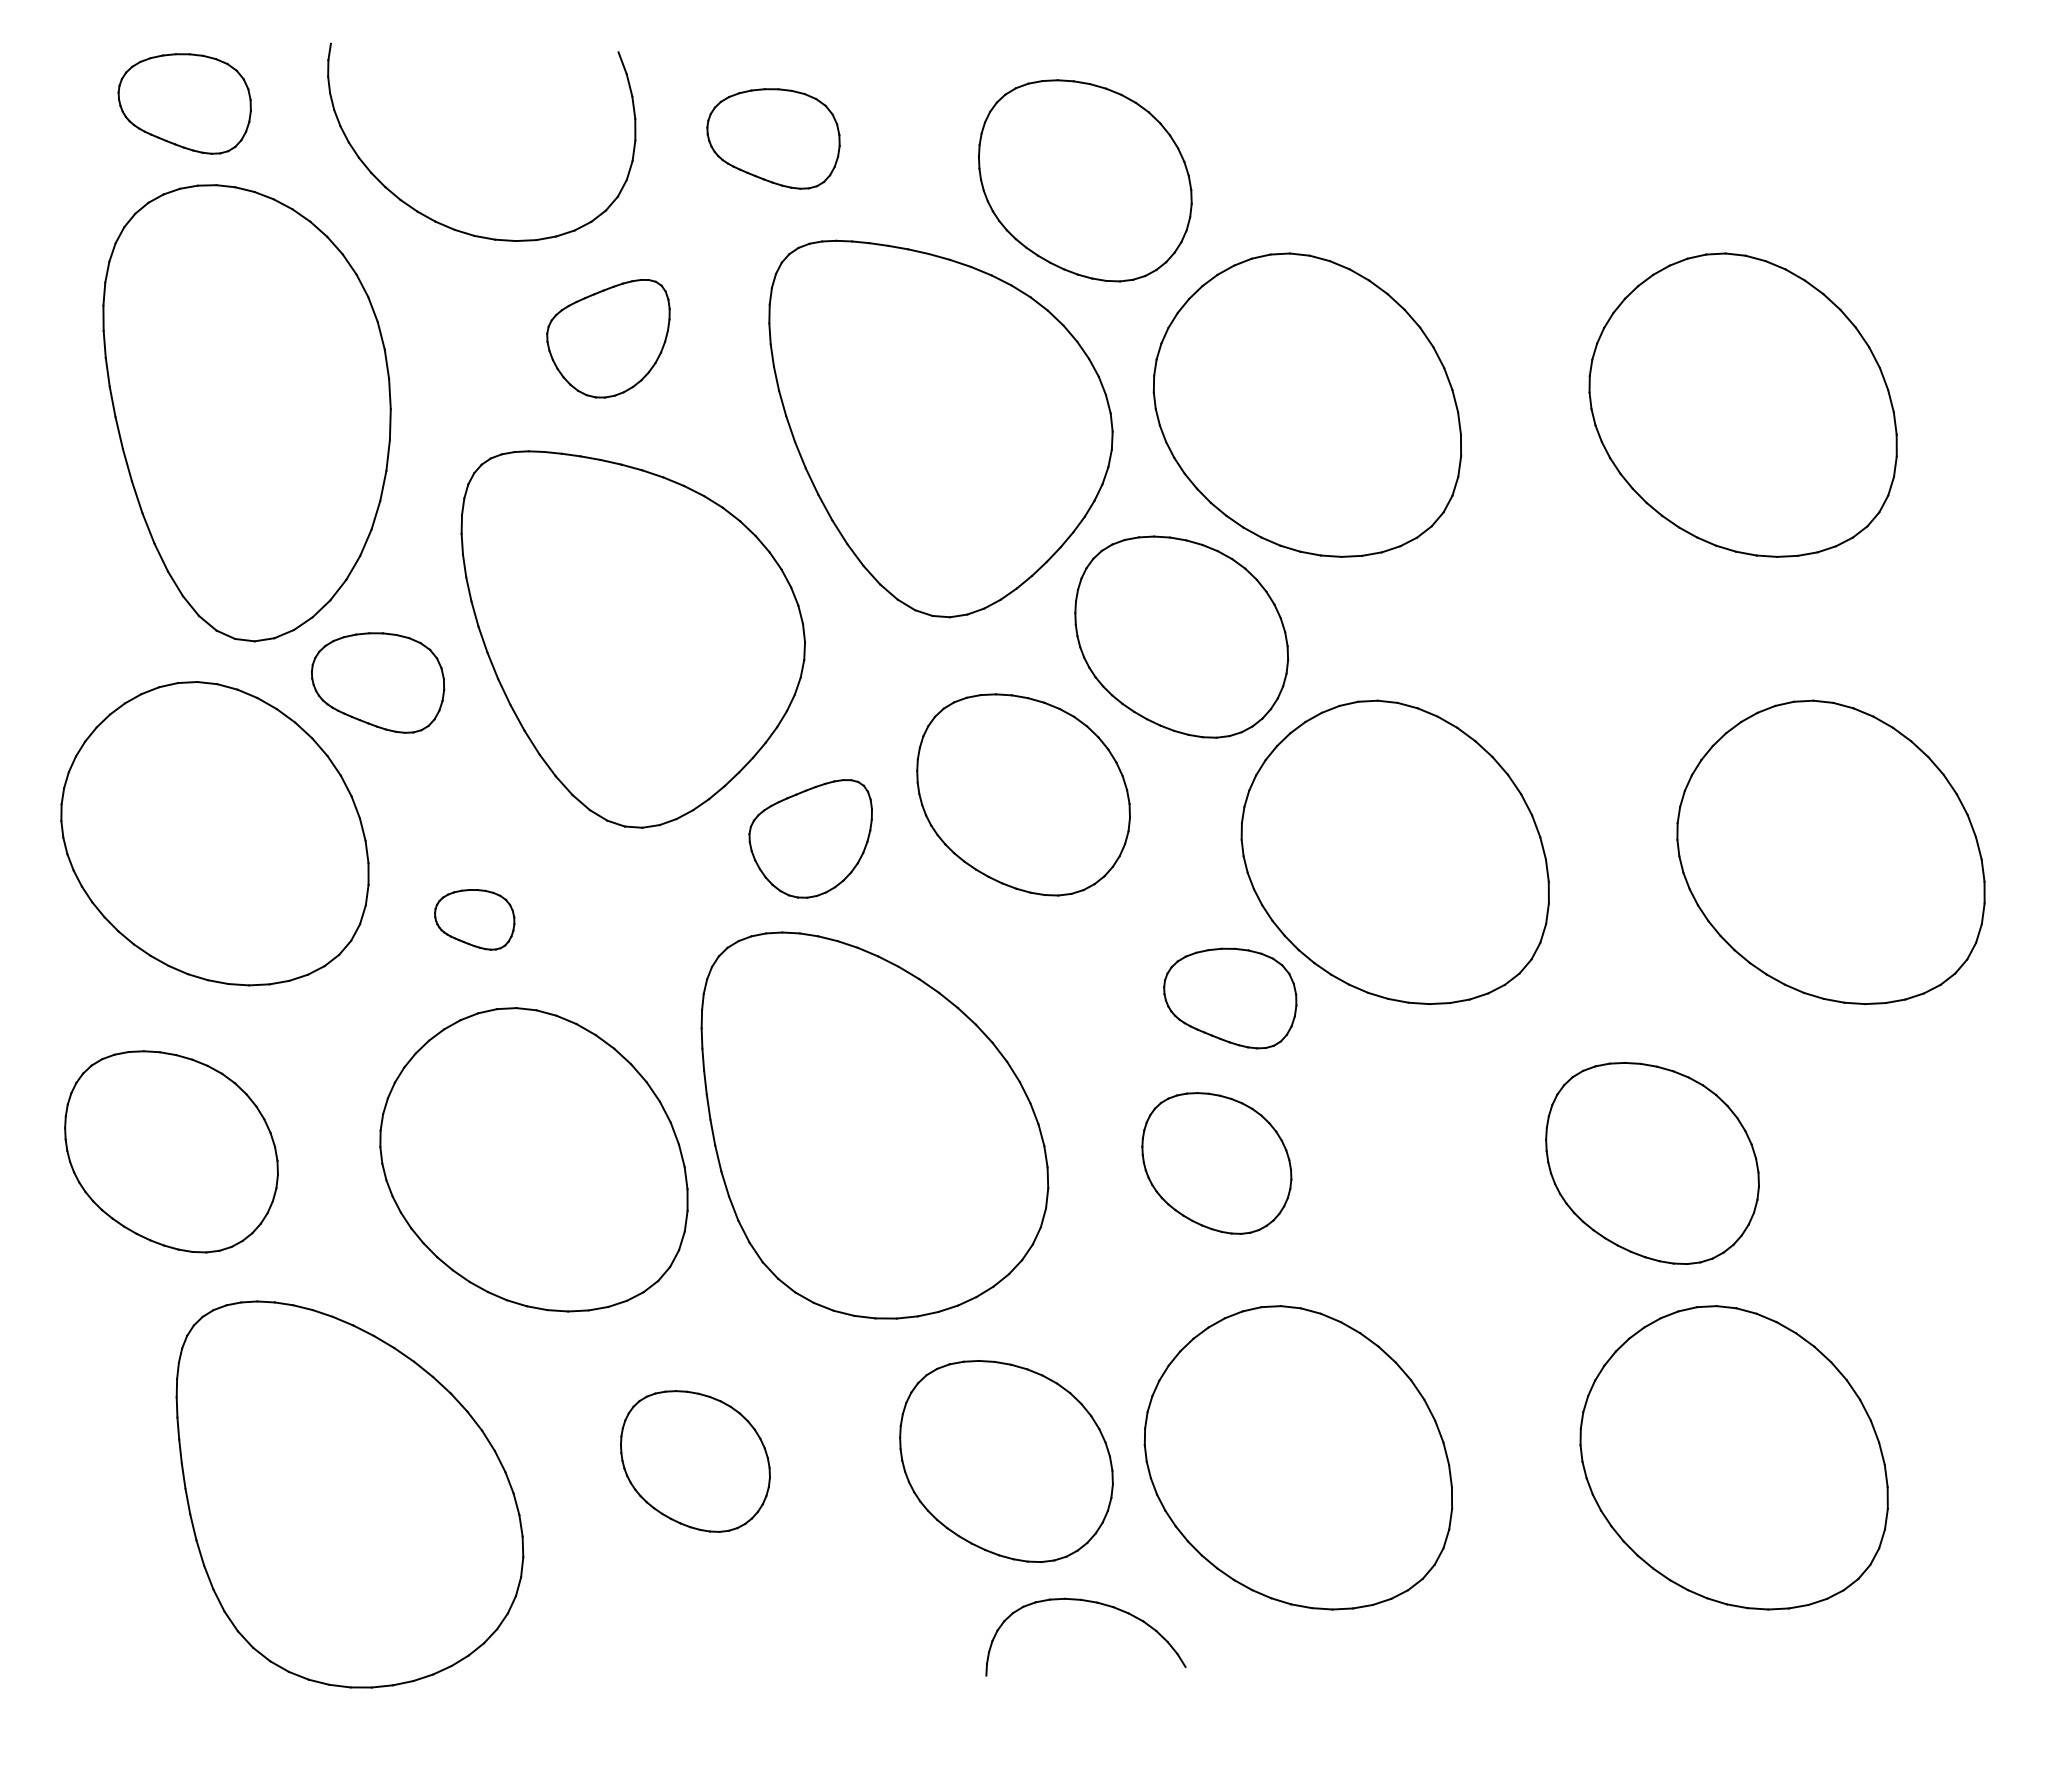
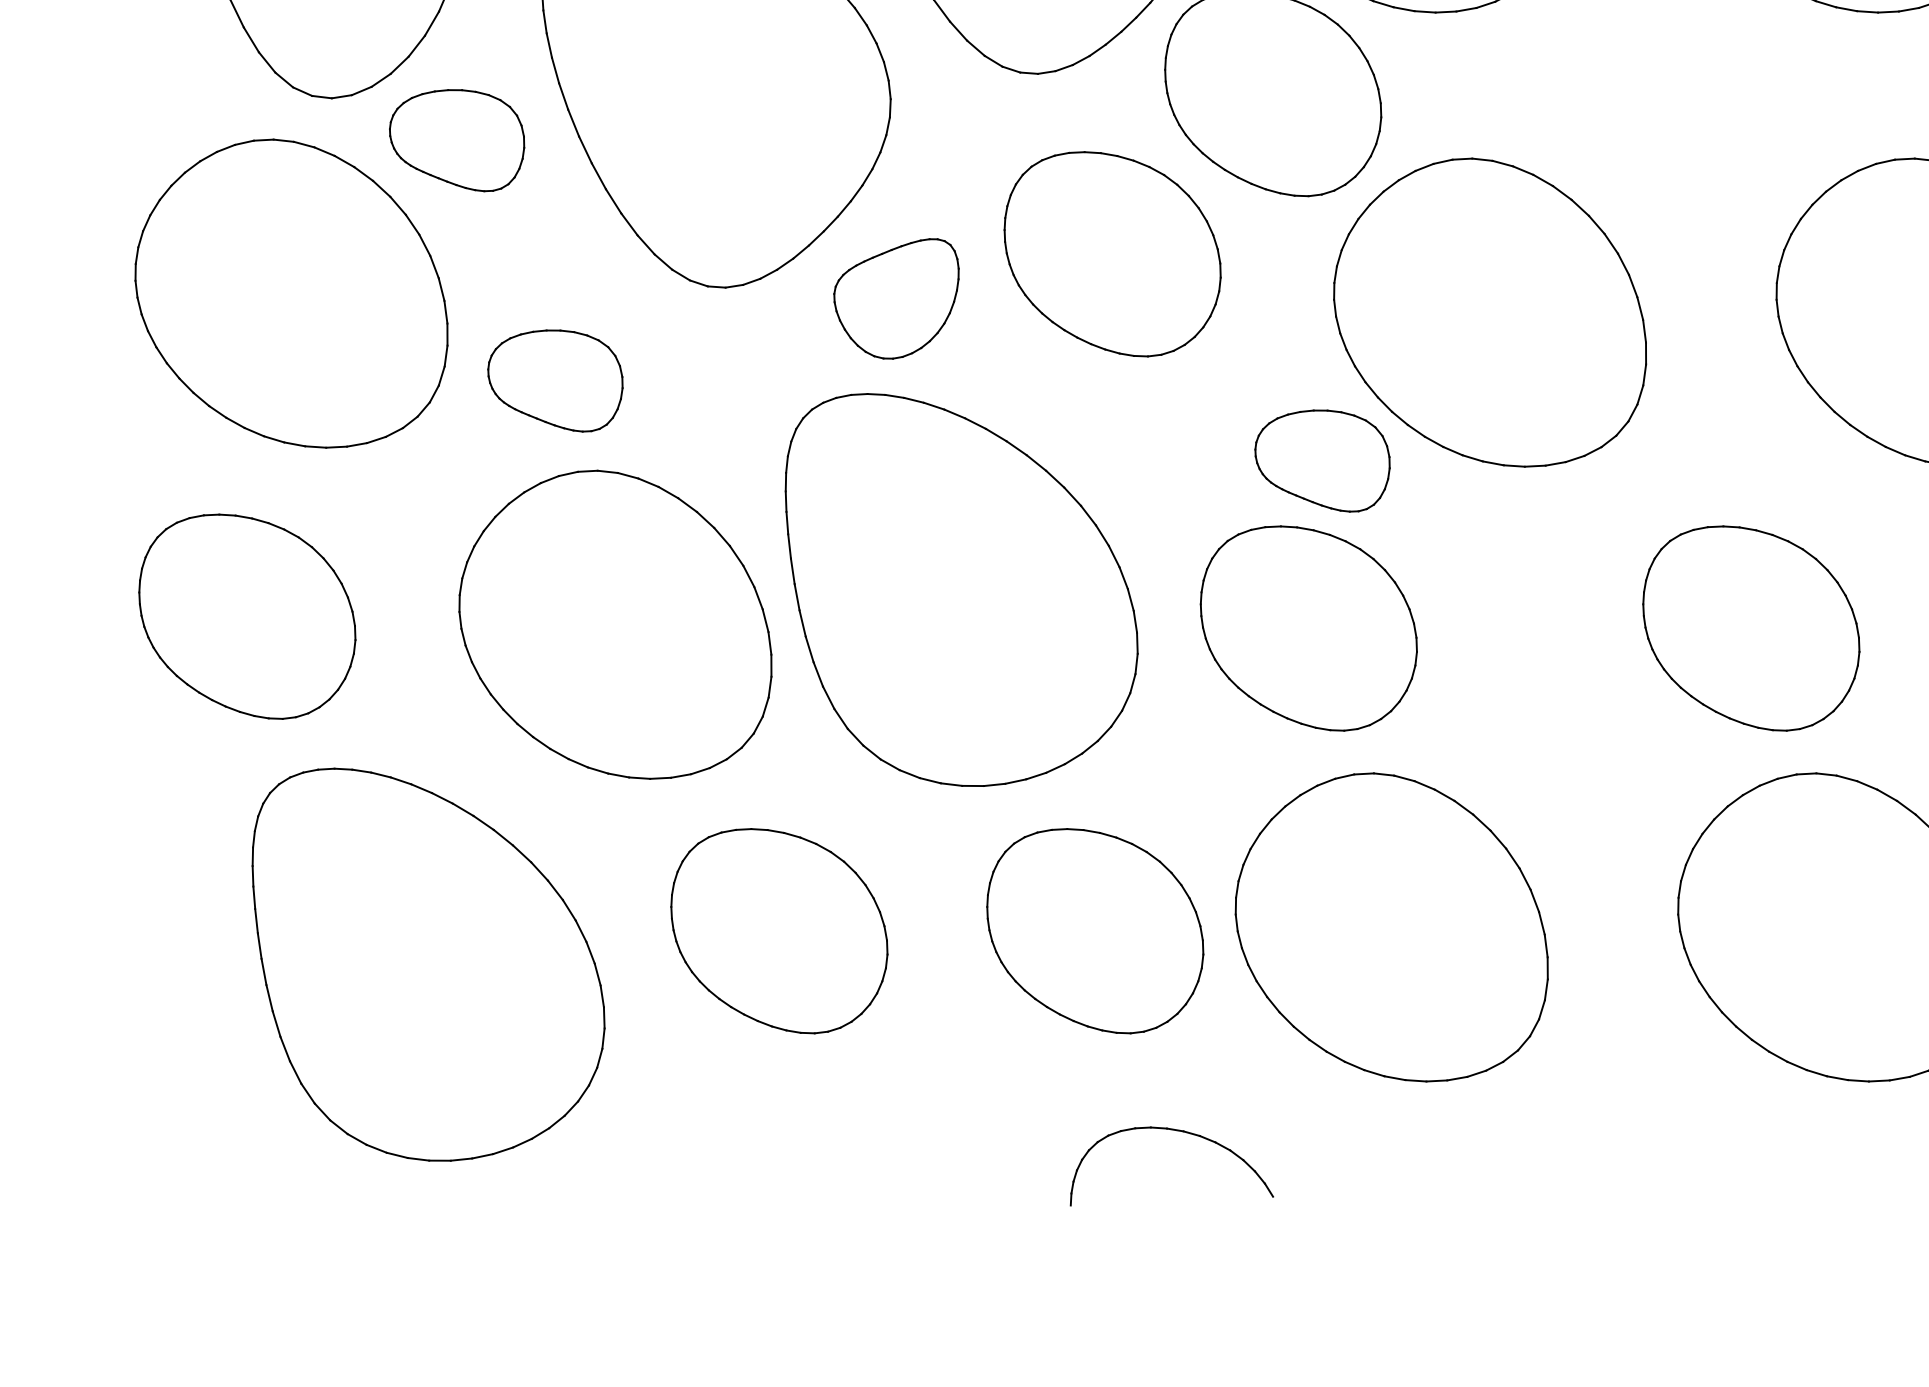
part: (474, 919) -> (555, 380), size x1.67
part: (1216, 1163) -> (1308, 628), size x1.43
part: (695, 1461) -> (779, 931), size x1.43
part: (1094, 1603) -> (1180, 1132), moved

